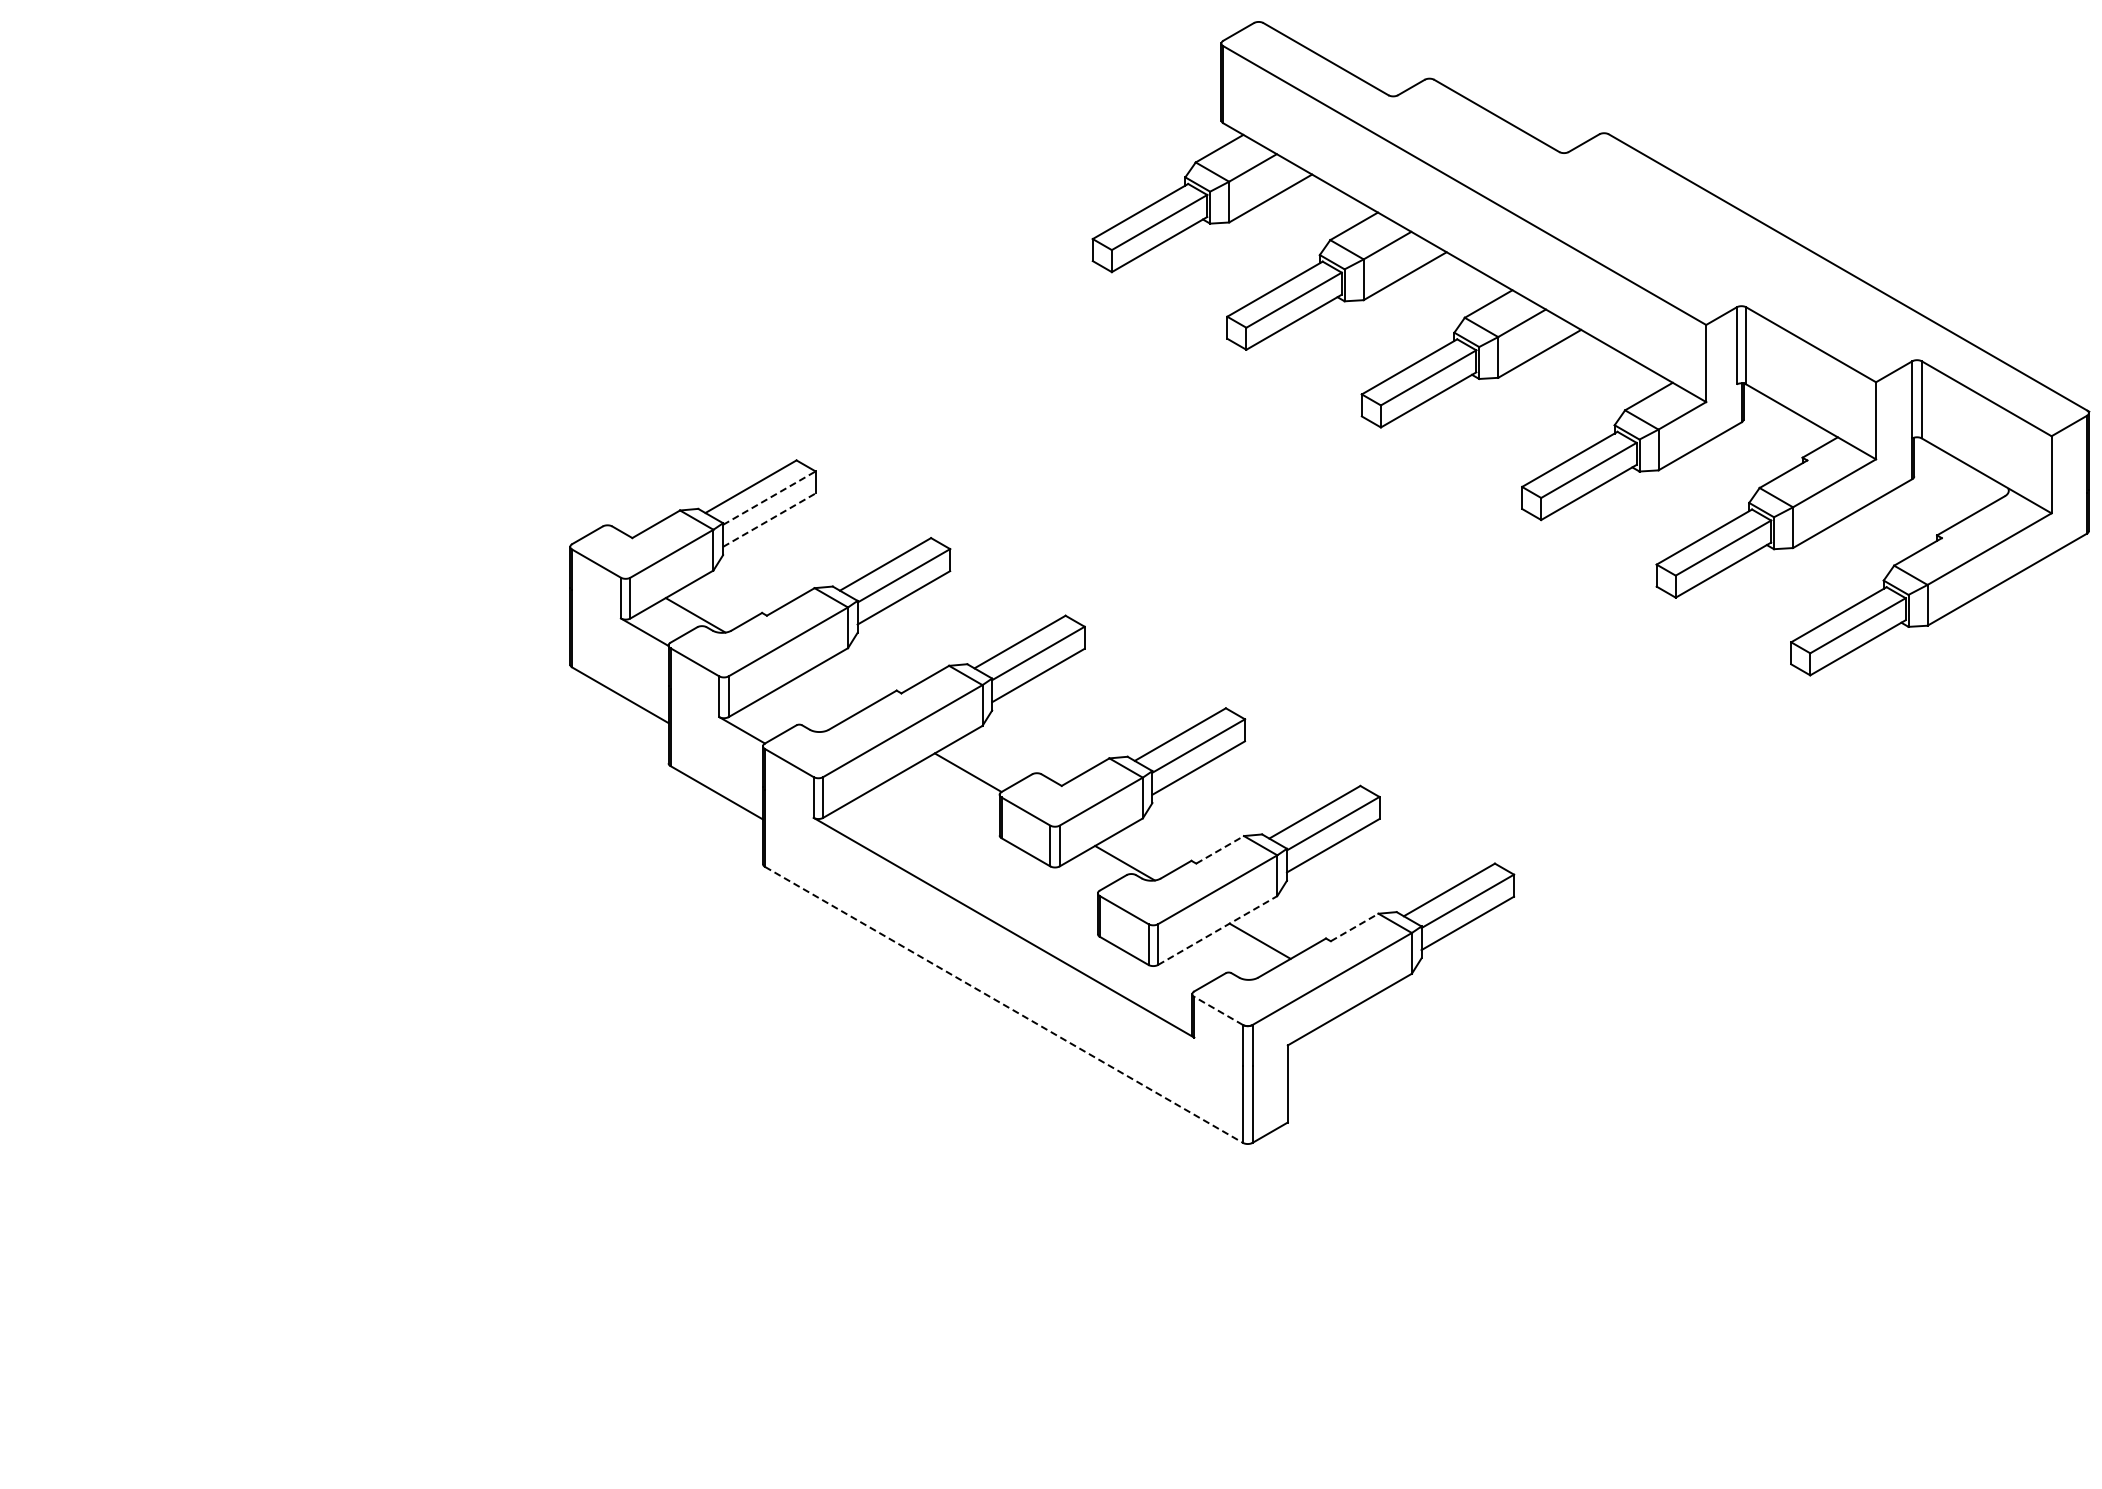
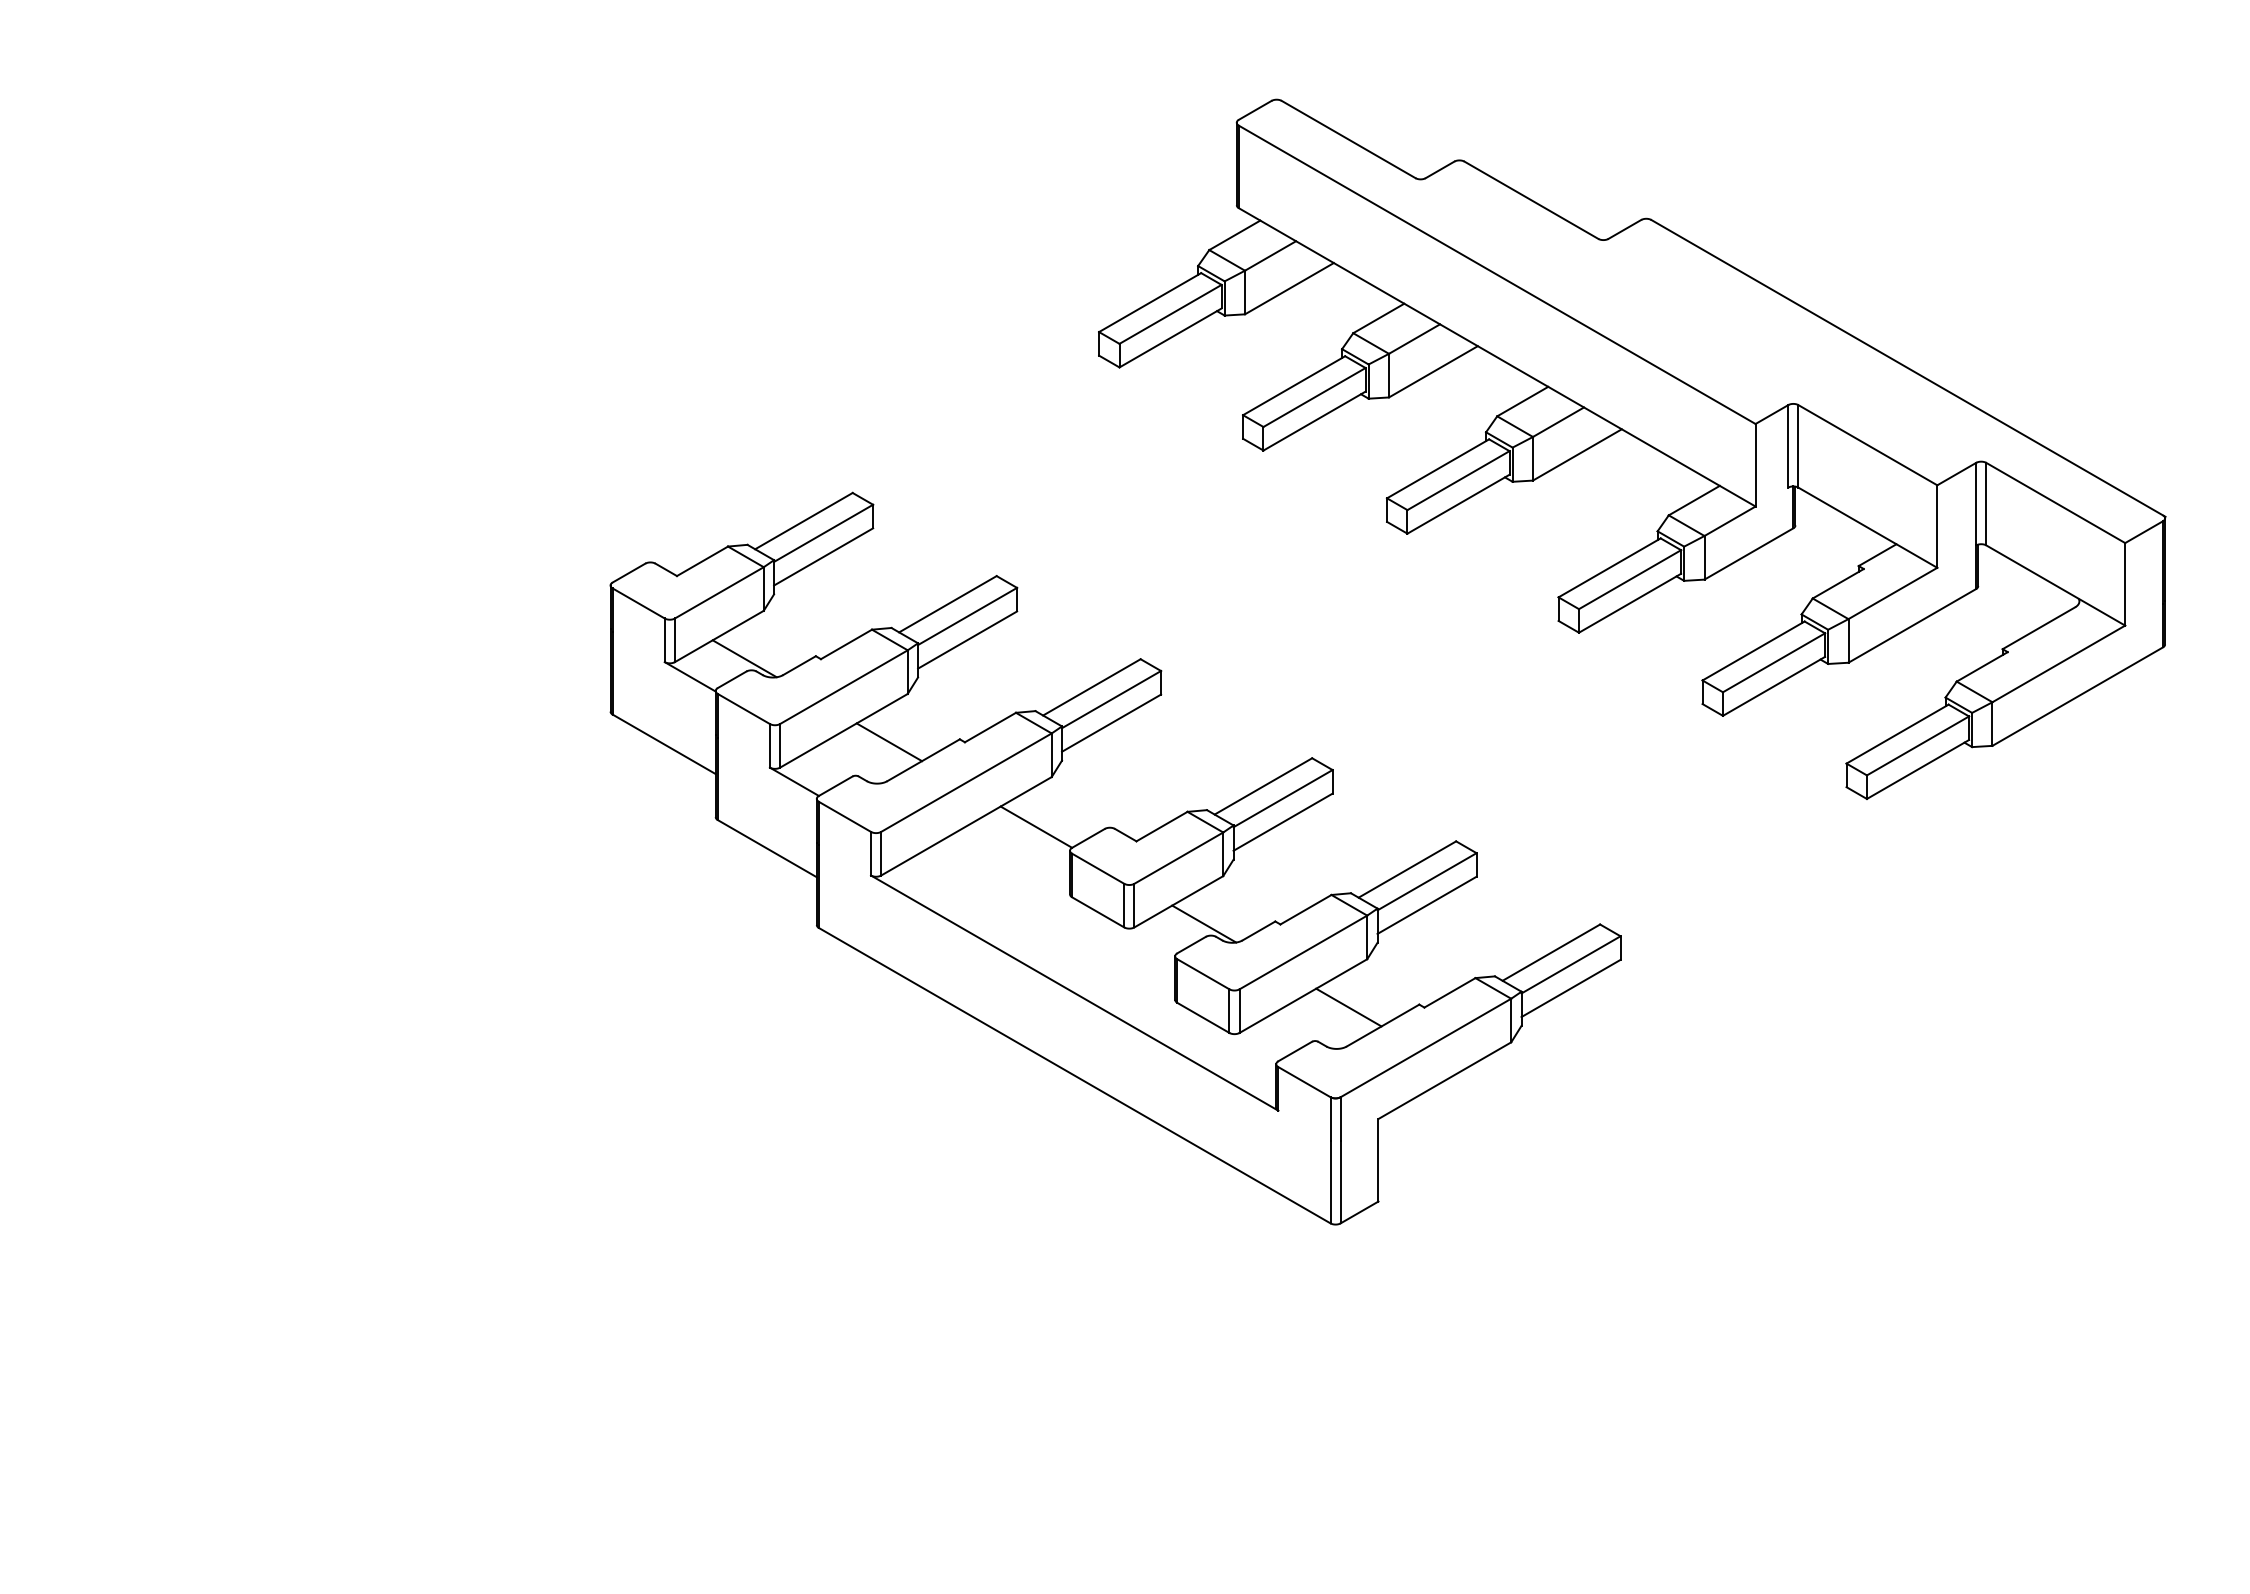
part: (1595, 339) -> (1637, 439), moved
line: (769, 497) -> (823, 532), dashed -> solid
line: (769, 519) -> (823, 556), dashed -> solid
line: (830, 693) -> (889, 742), added
line: (1220, 849) -> (1306, 909), dashed -> solid
line: (1354, 927) -> (1449, 992), dashed -> solid
line: (1217, 930) -> (1303, 996), dashed -> solid
line: (1004, 1004) -> (1075, 1075), dashed -> solid
line: (1218, 1010) -> (1304, 1081), dashed -> solid

